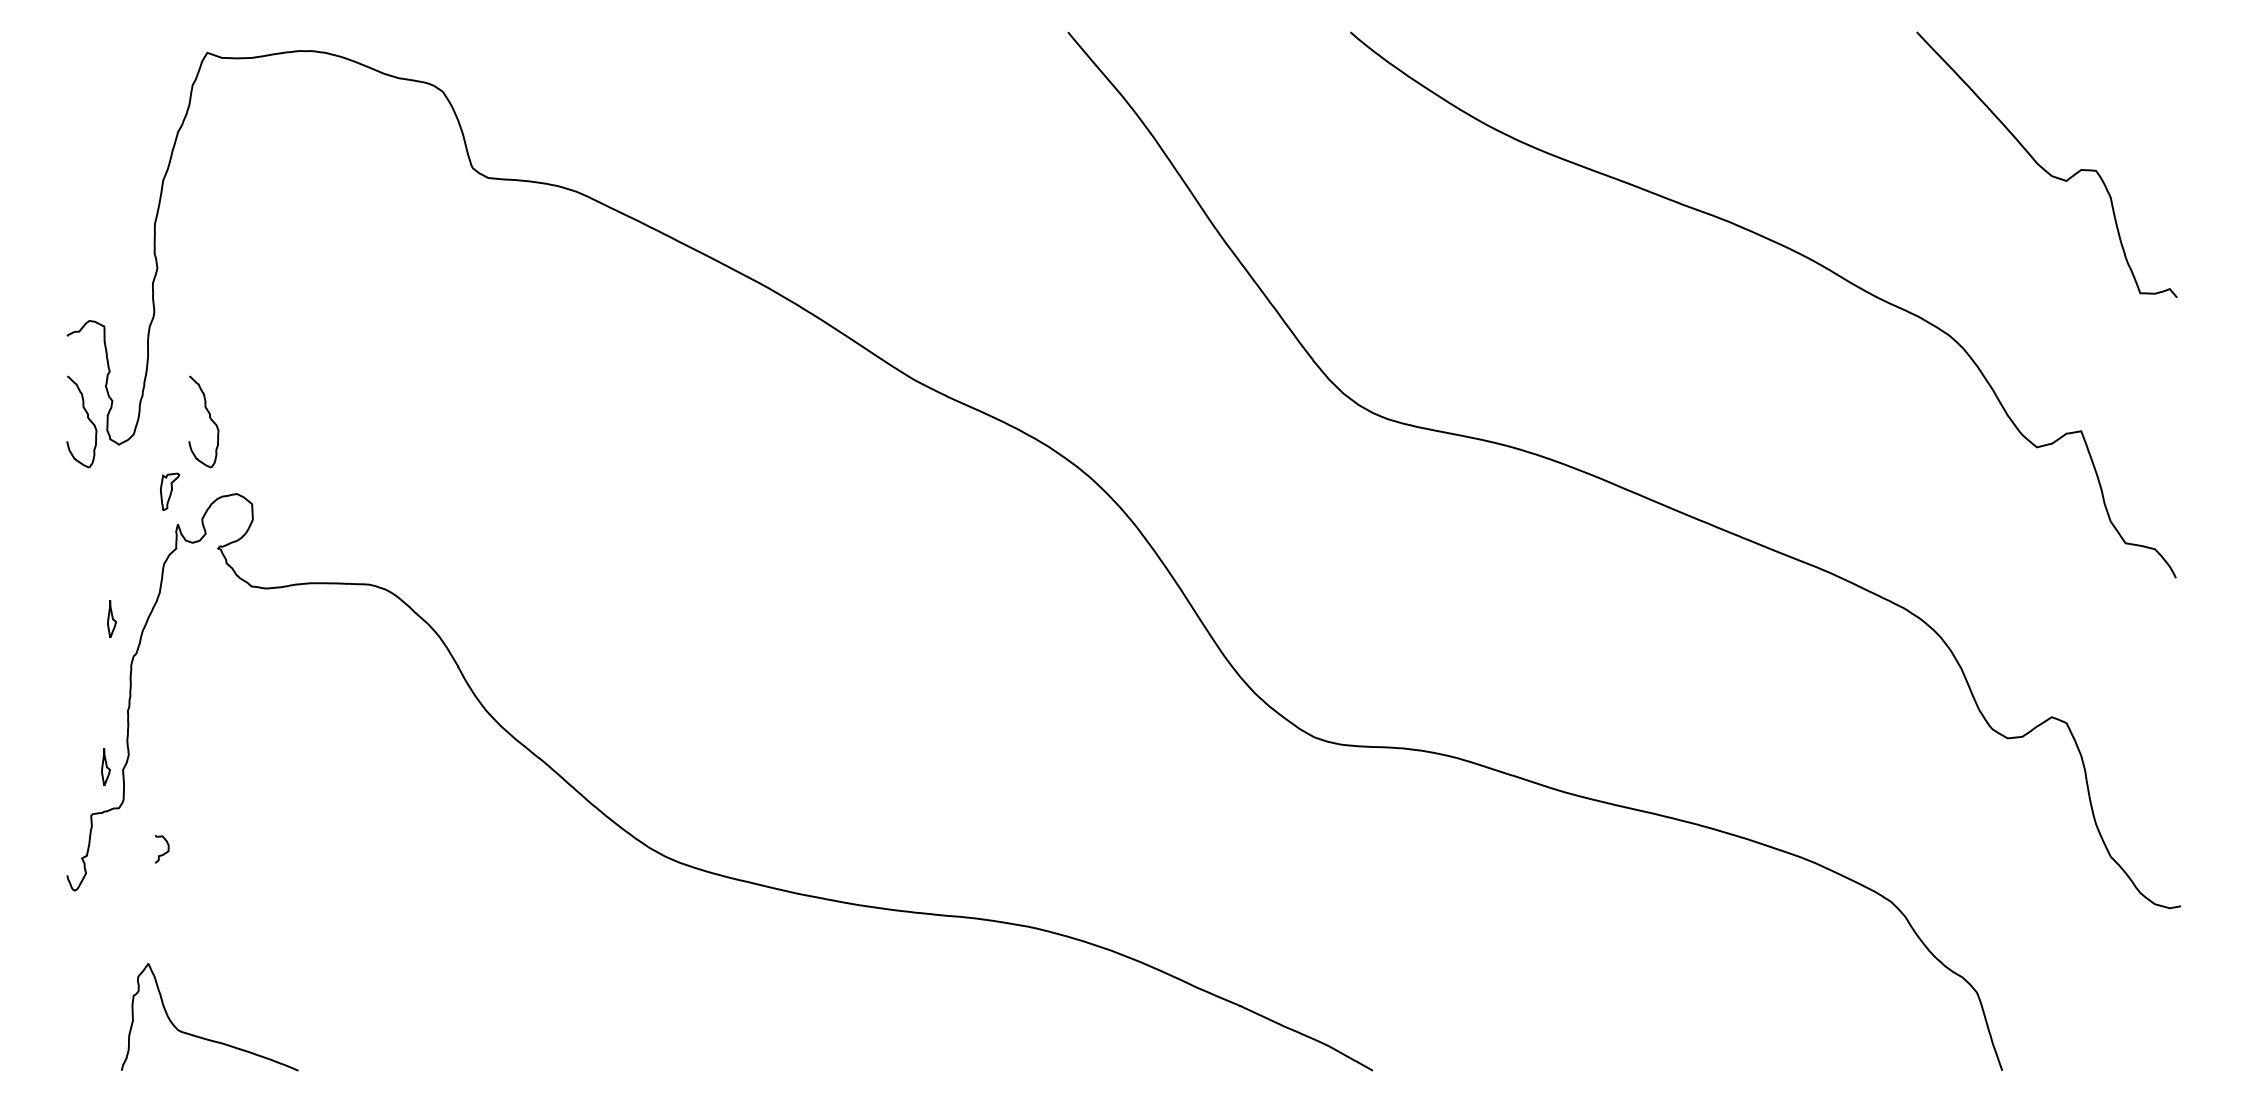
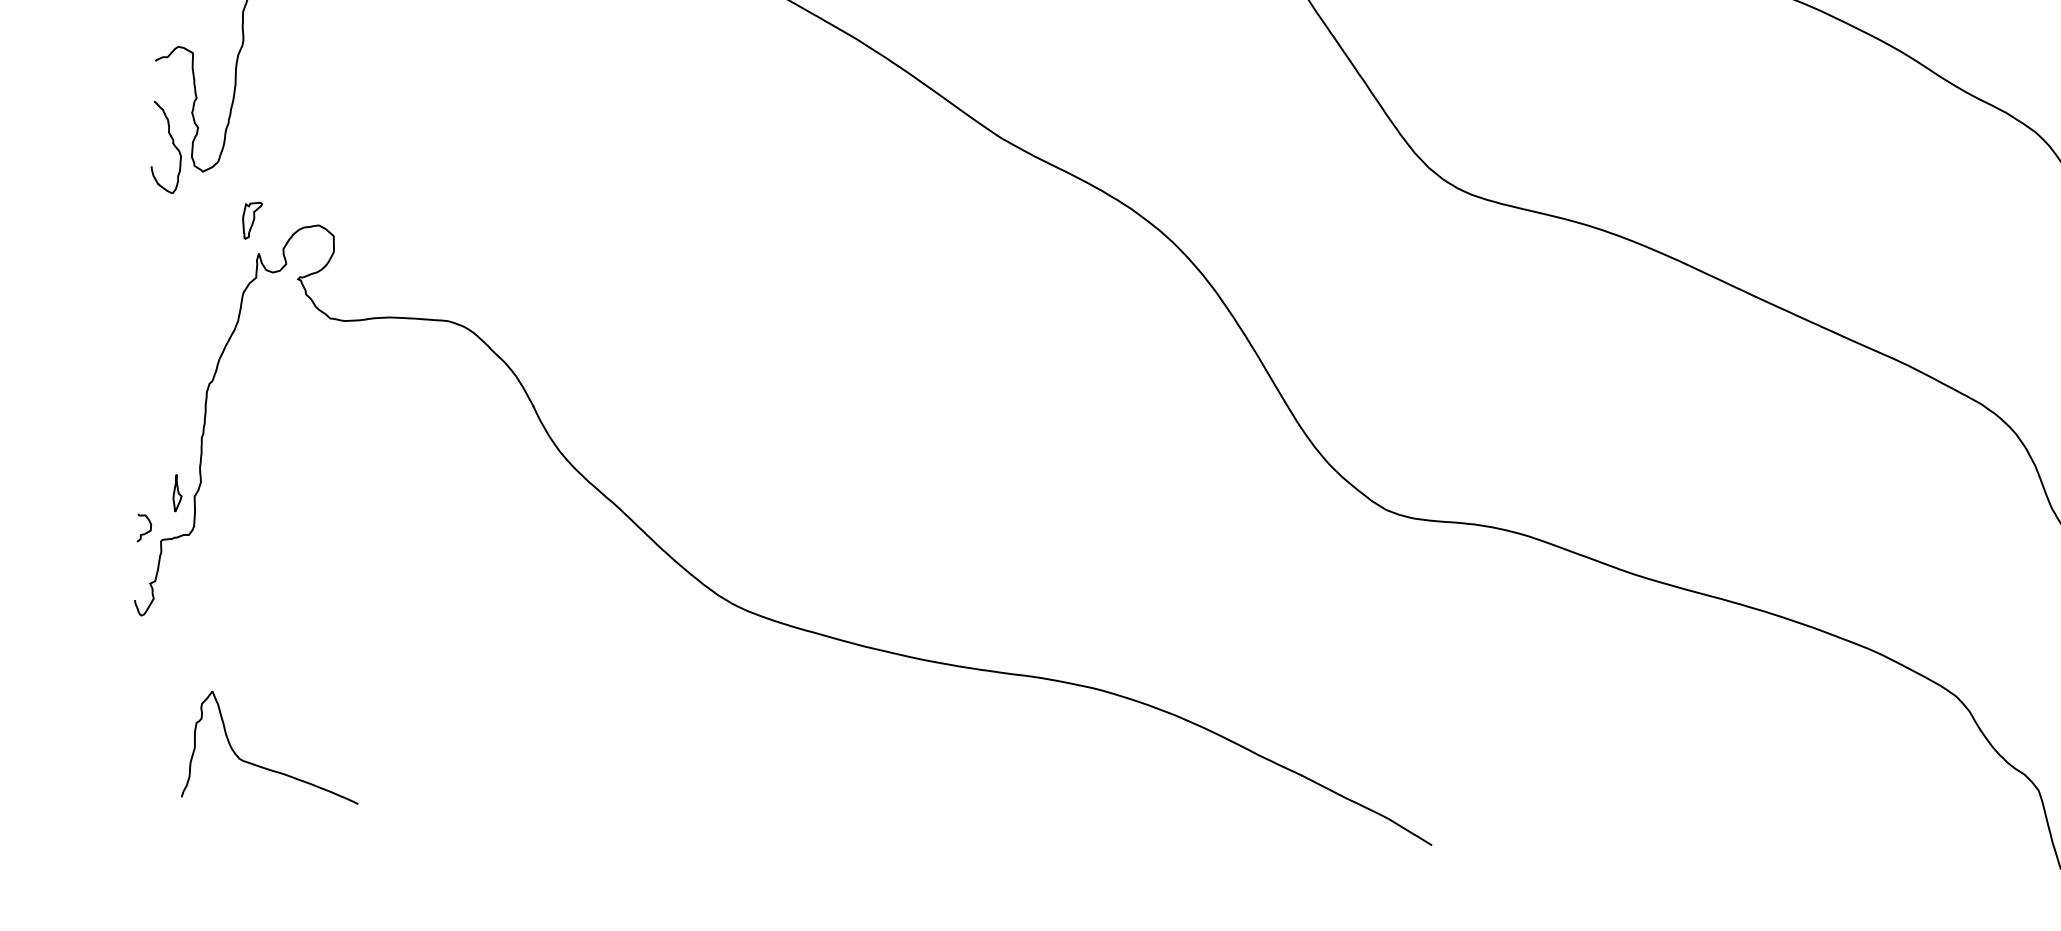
part: (209, 418) -> (294, 148), removed
part: (111, 618) -> (188, 345), removed
curve: (164, 852) -> (146, 531), moved

